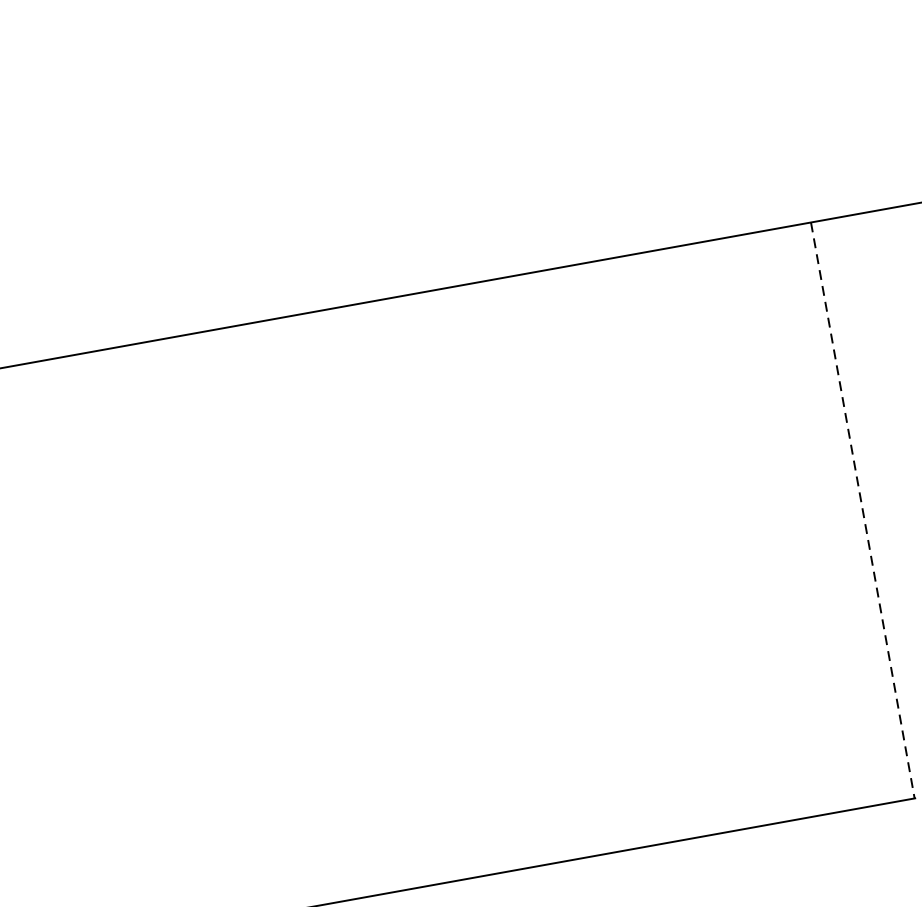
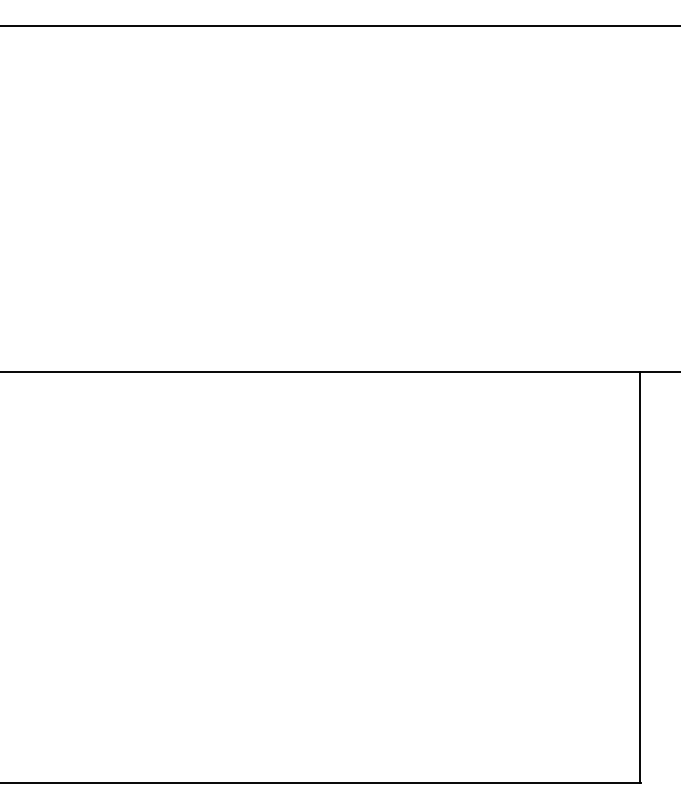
line: (863, 510) -> (640, 577), dashed -> solid

